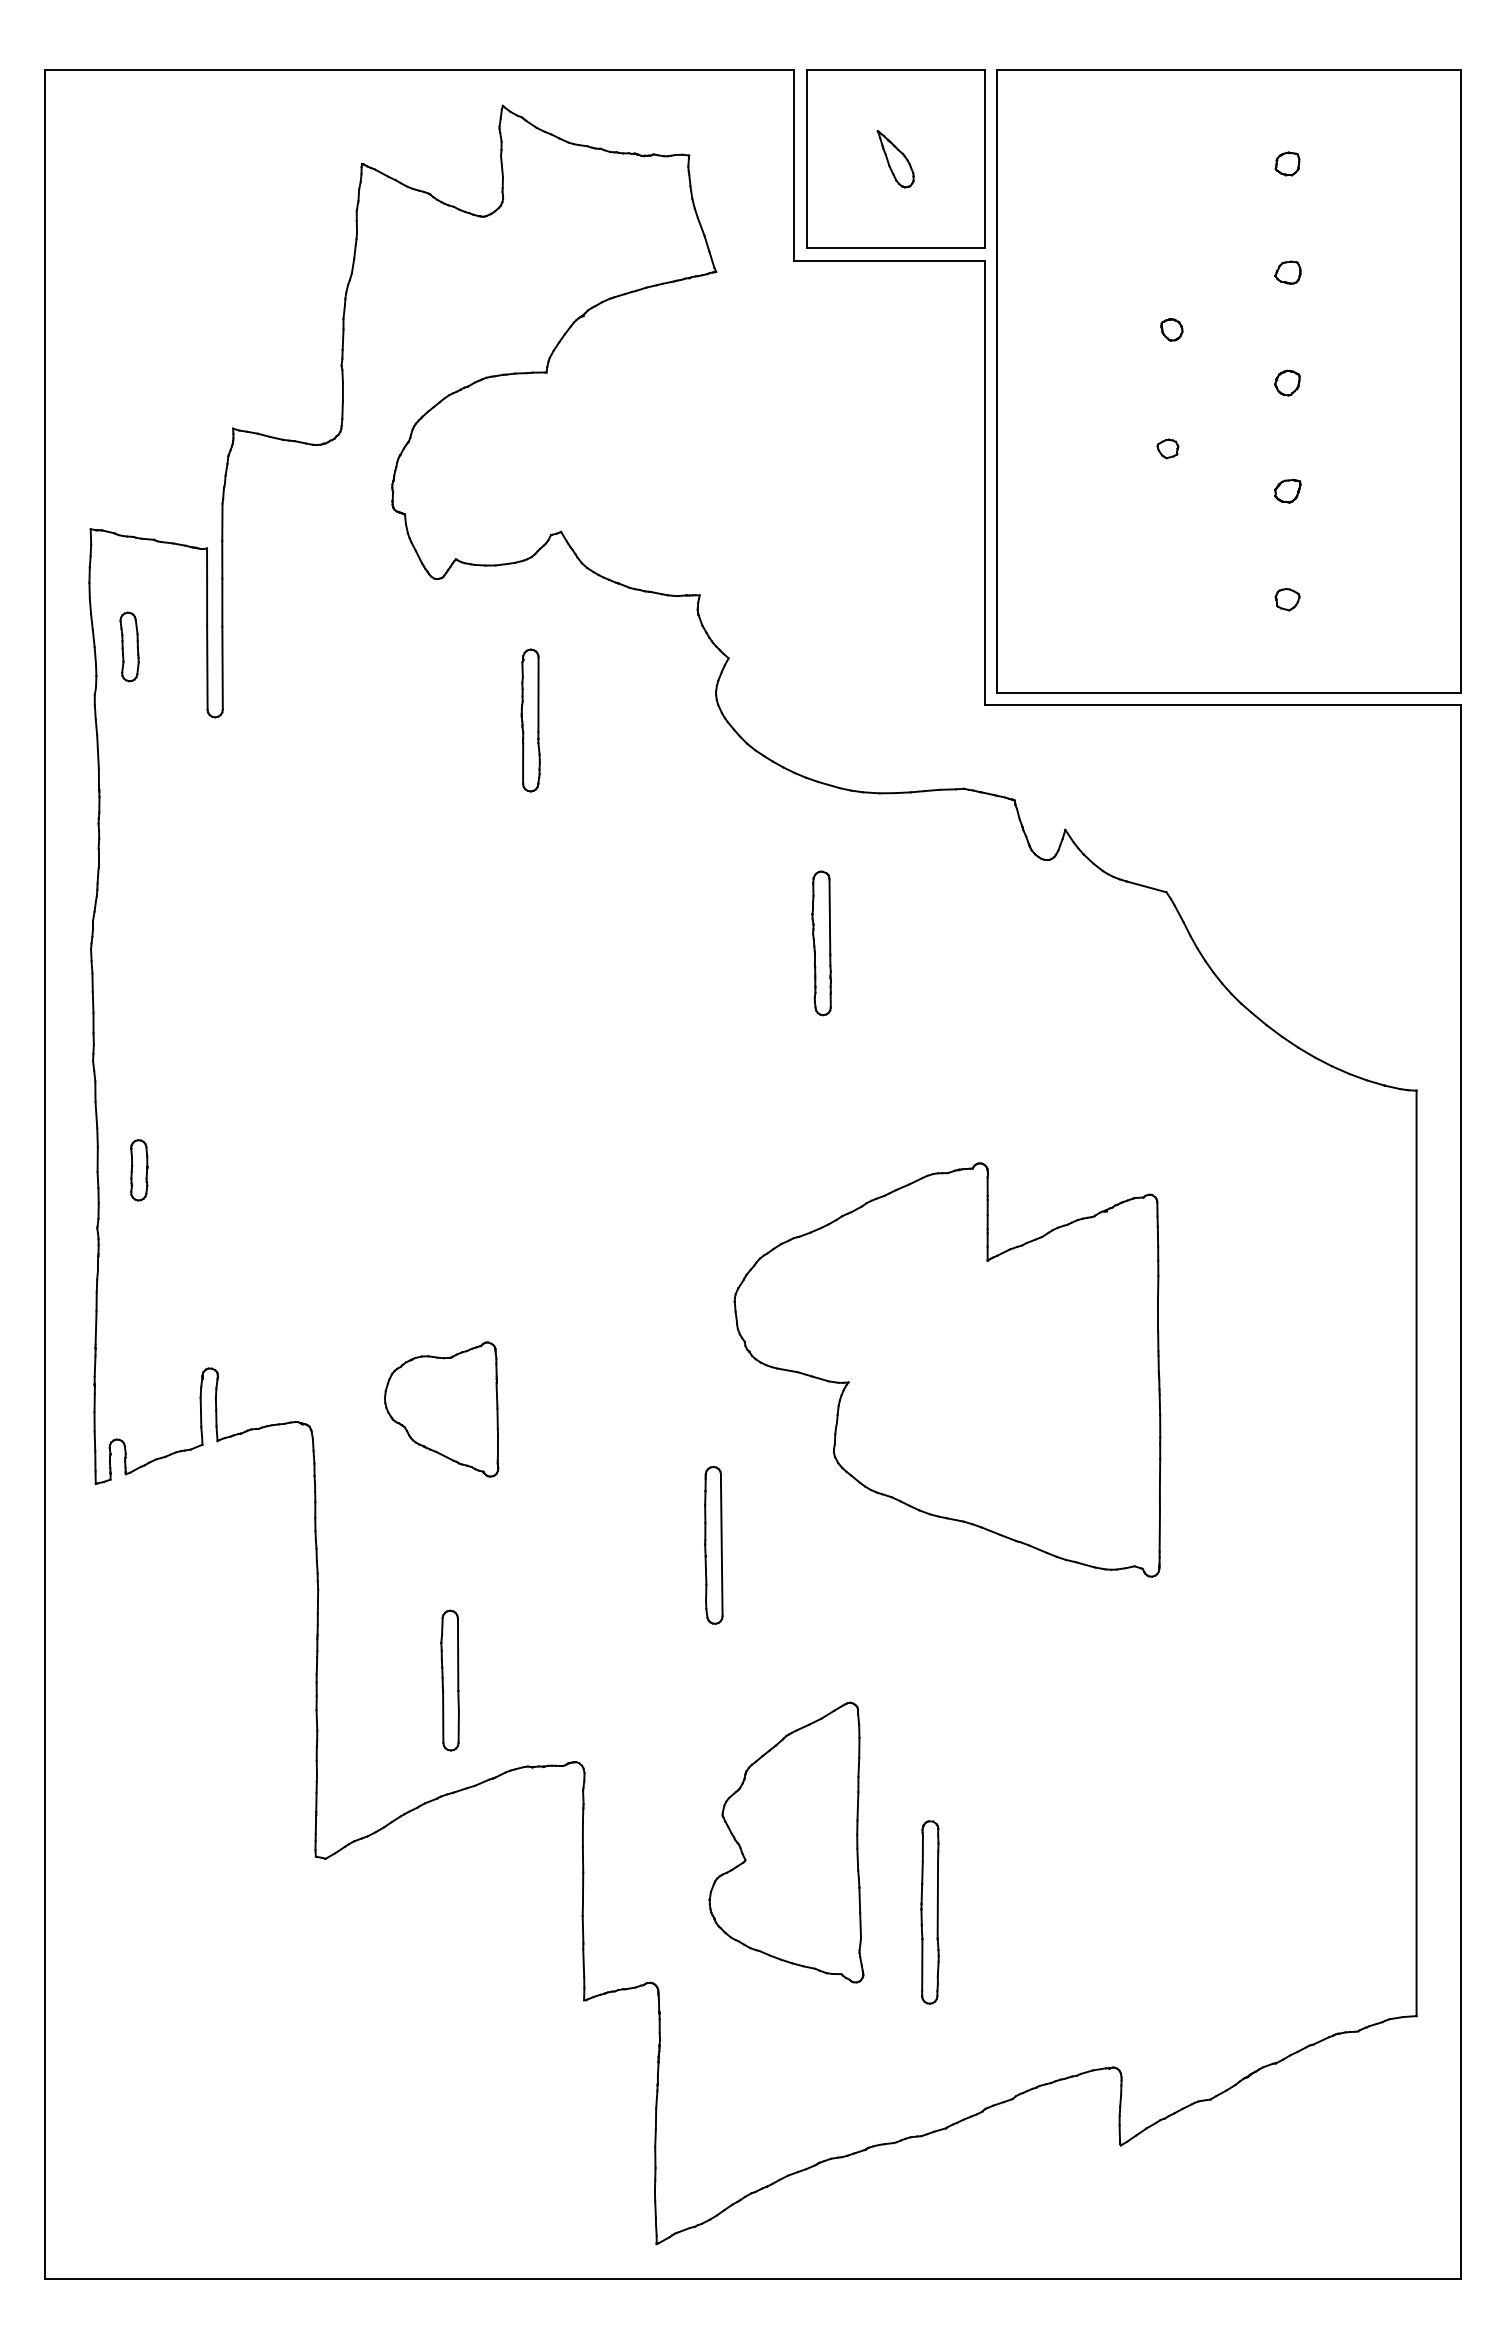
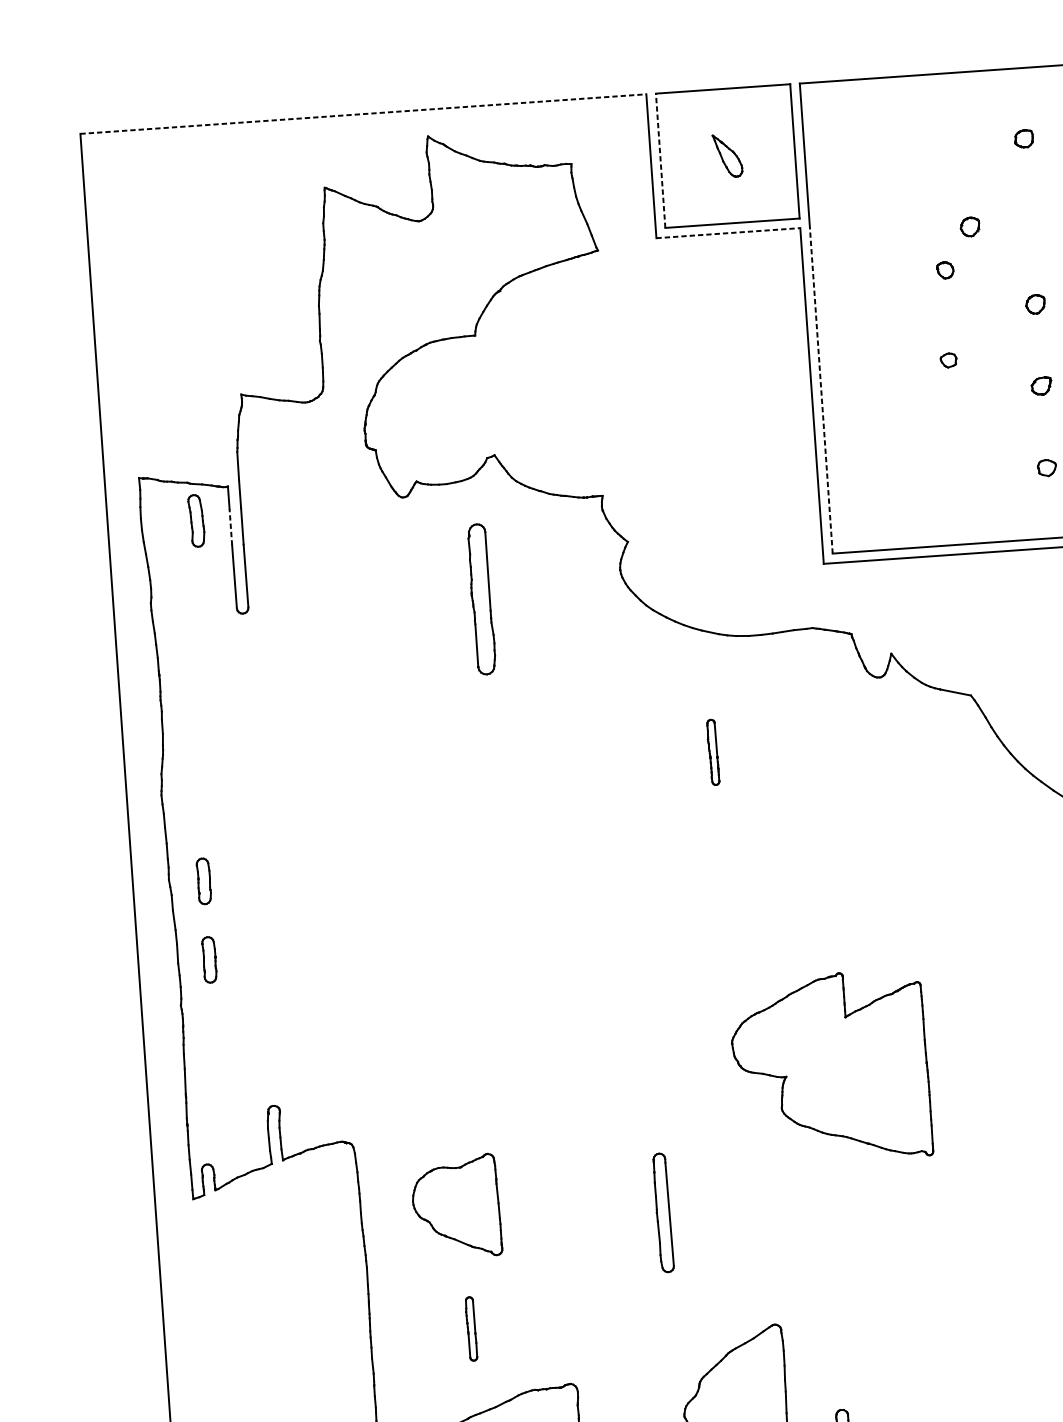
line: (419, 70) -> (363, 114), solid -> dashed
line: (806, 159) -> (660, 160), solid -> dashed
line: (889, 260) -> (728, 232), solid -> dashed
part: (1287, 272) -> (1029, 220), removed
part: (1208, 274) -> (970, 226), added
line: (997, 476) -> (821, 390), solid -> dashed
line: (207, 602) -> (231, 527), solid -> dashed
part: (129, 646) -> (196, 520), moved
part: (530, 720) -> (481, 599), size x1.4
part: (821, 943) -> (713, 752), size x0.6
part: (139, 1066) -> (204, 881), added
part: (947, 1369) -> (830, 1067), size x0.6
part: (441, 1409) -> (456, 1207), moved
part: (449, 1680) -> (470, 1328), size x0.6

